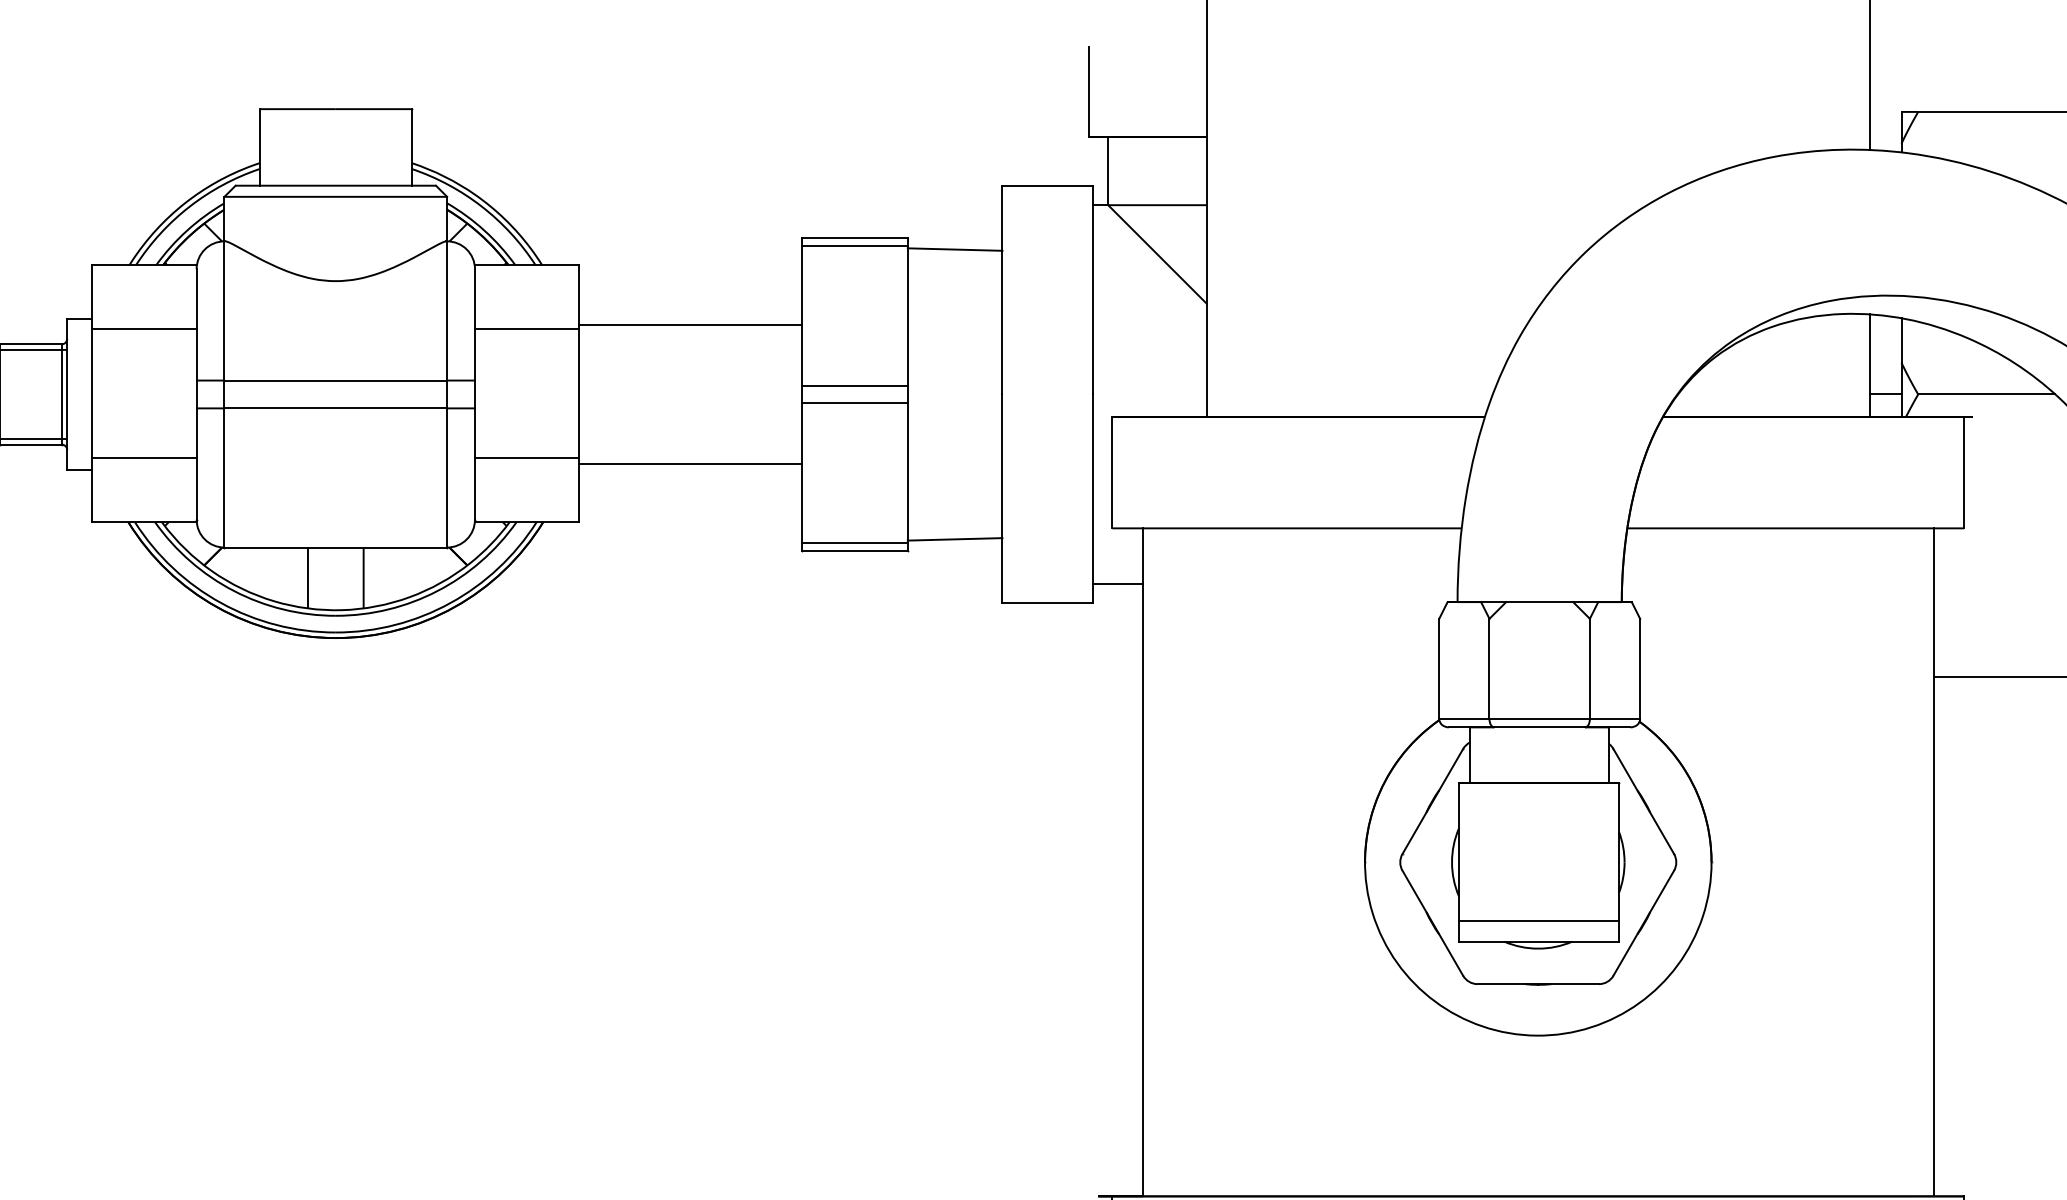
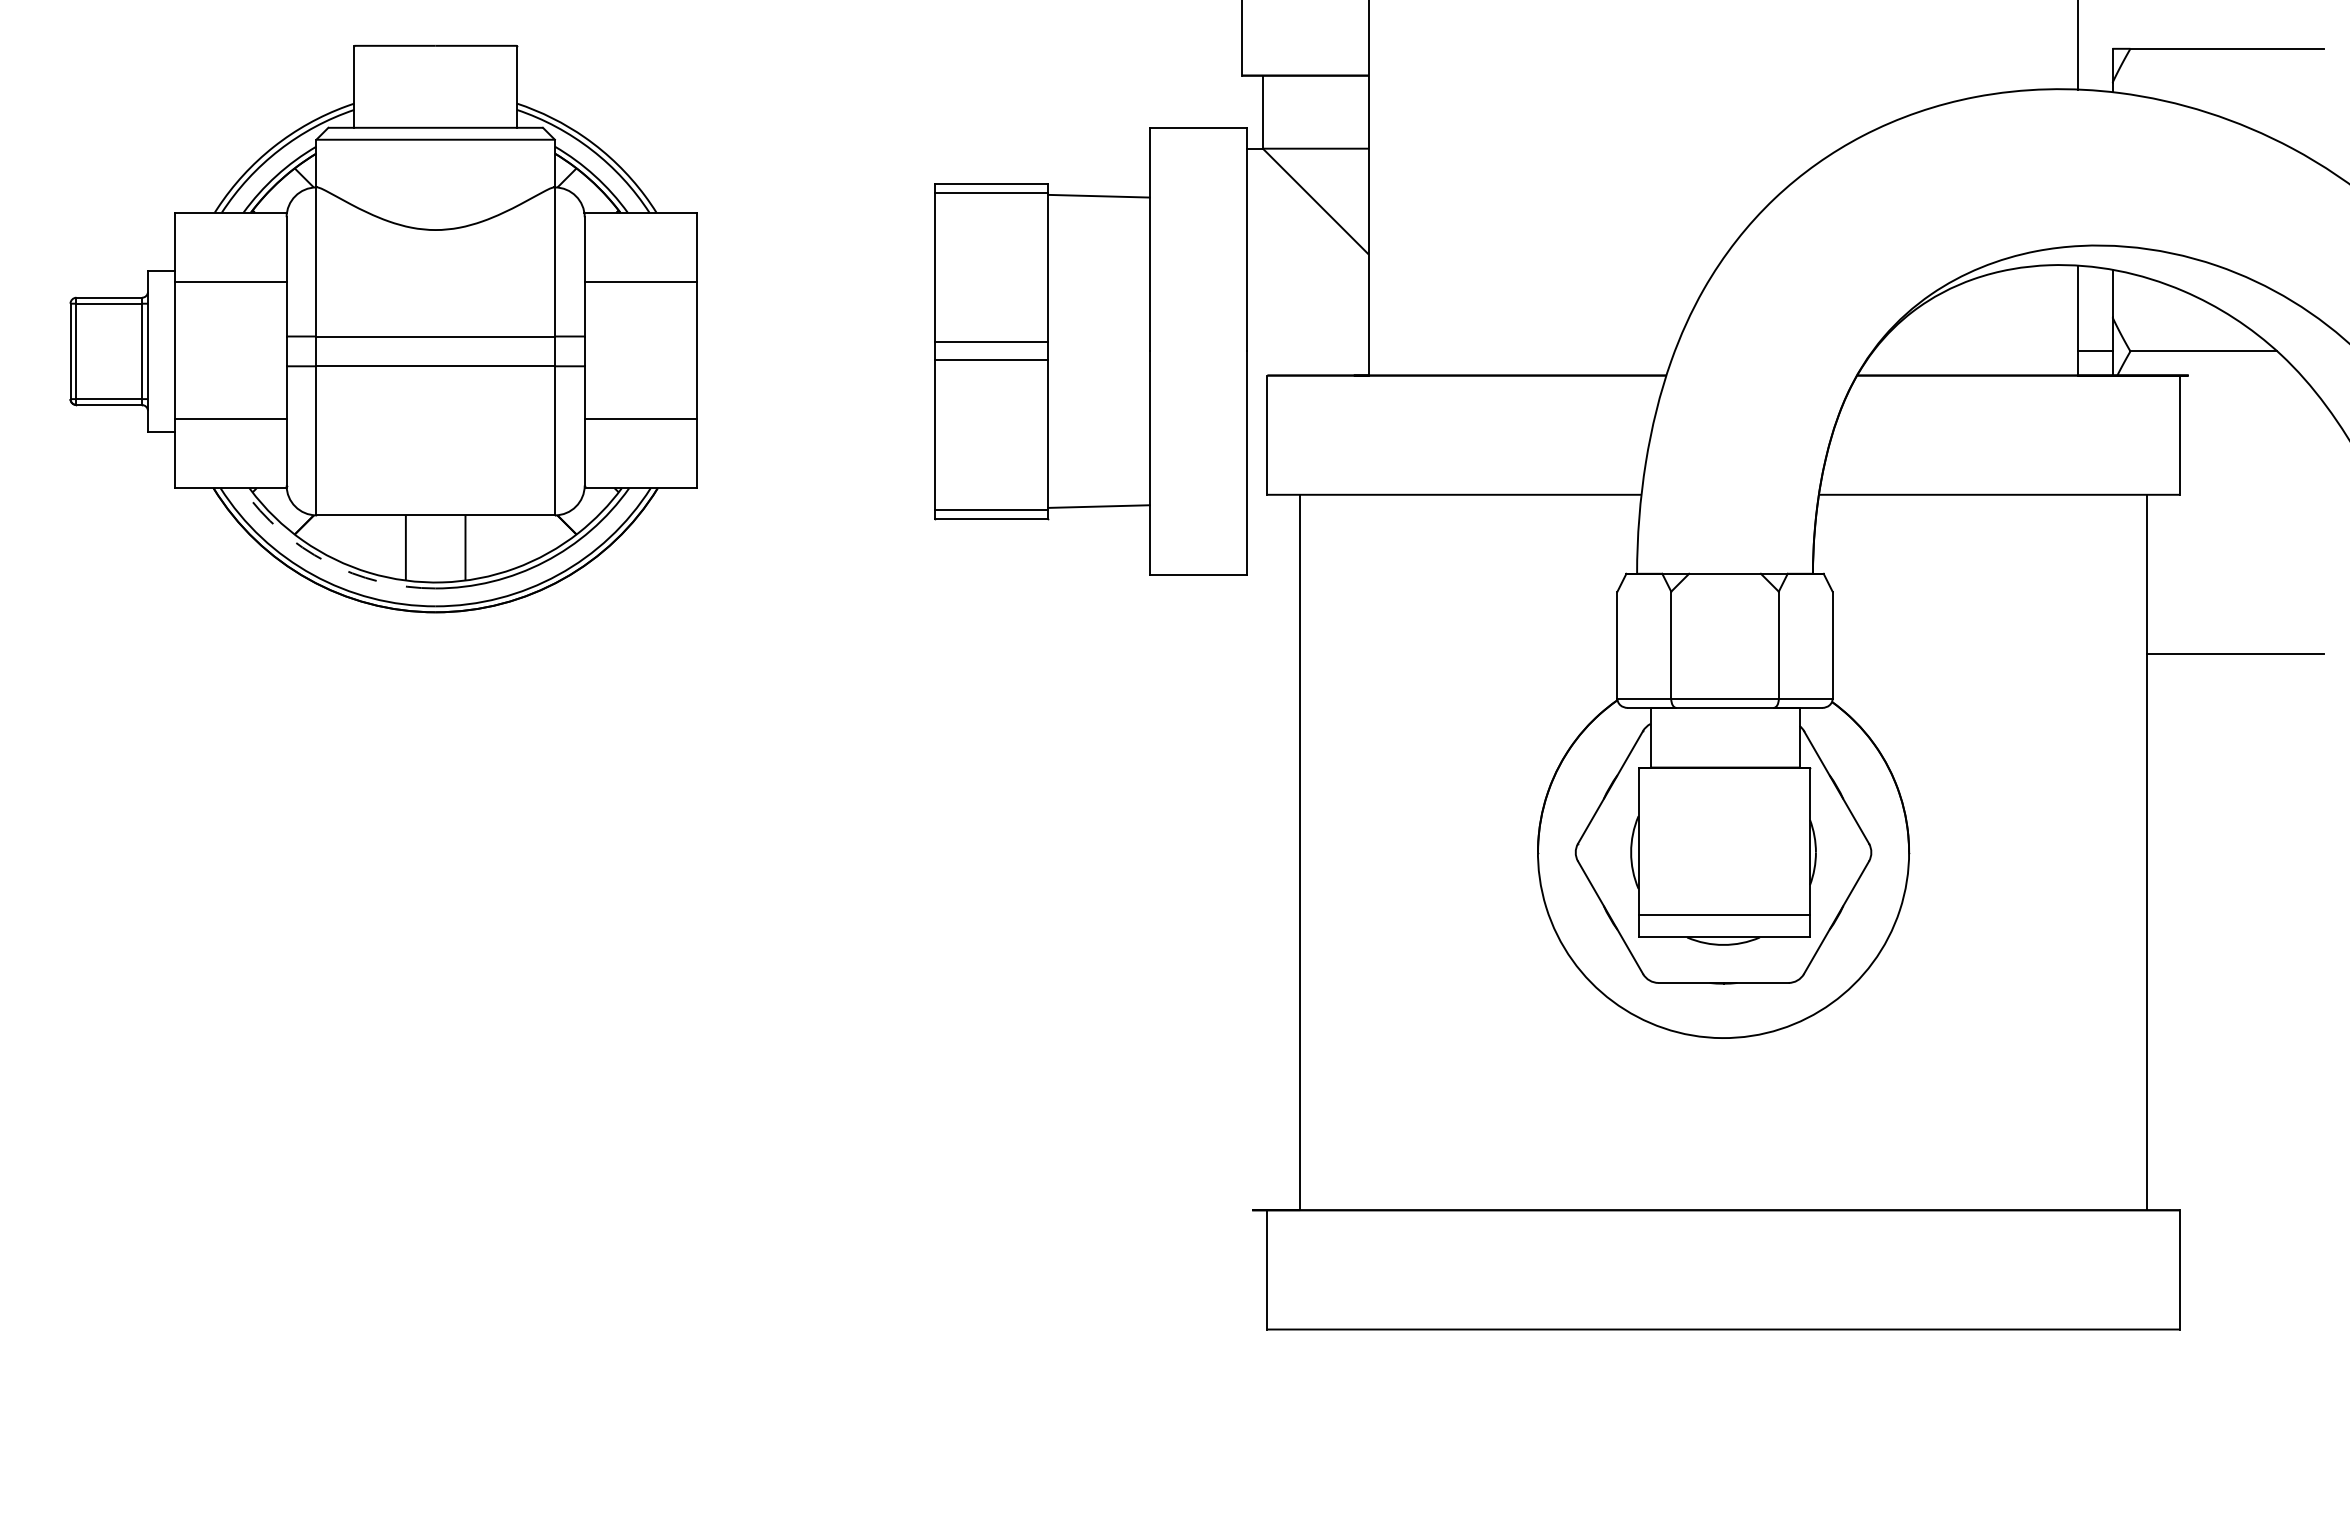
line: (690, 324) -> (815, 276), removed
line: (690, 463) -> (815, 425), removed
line: (1118, 584) -> (1273, 554), removed
arc: (233, 590) -> (326, 561), solid -> dashed

